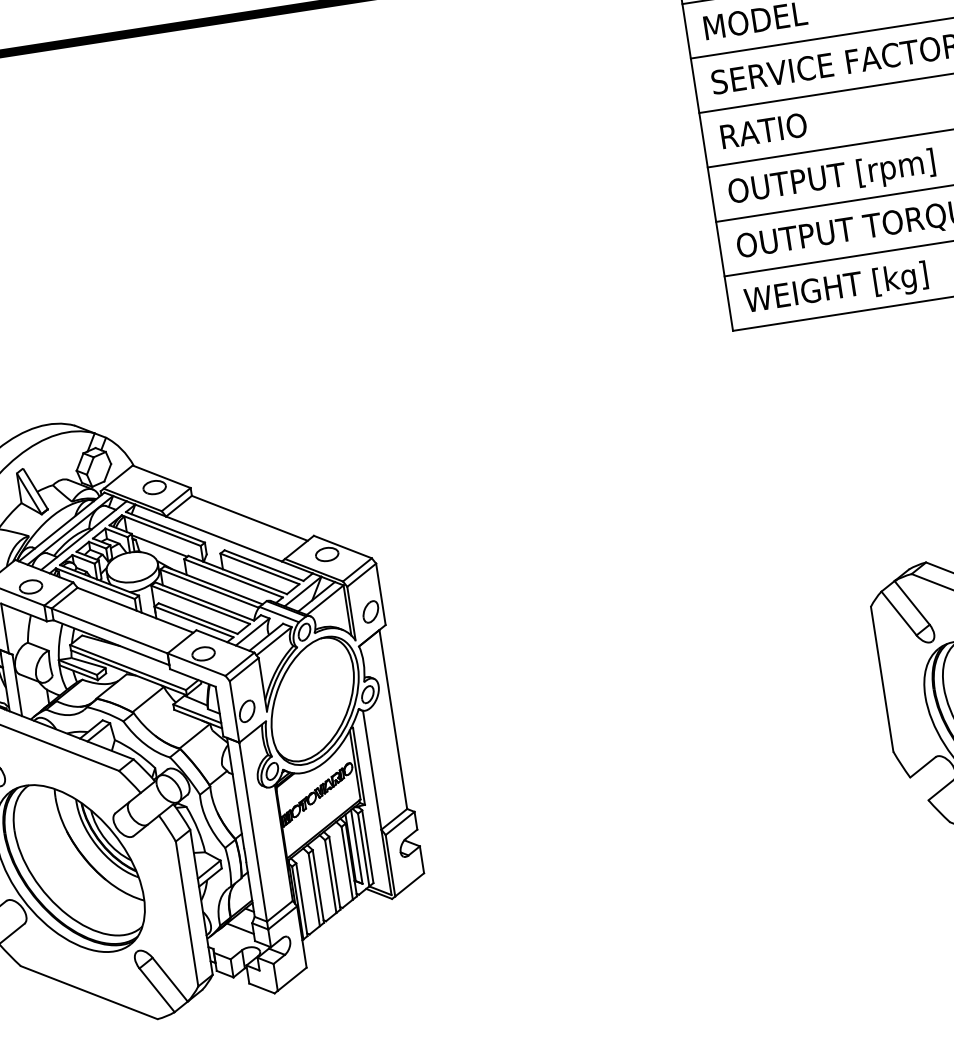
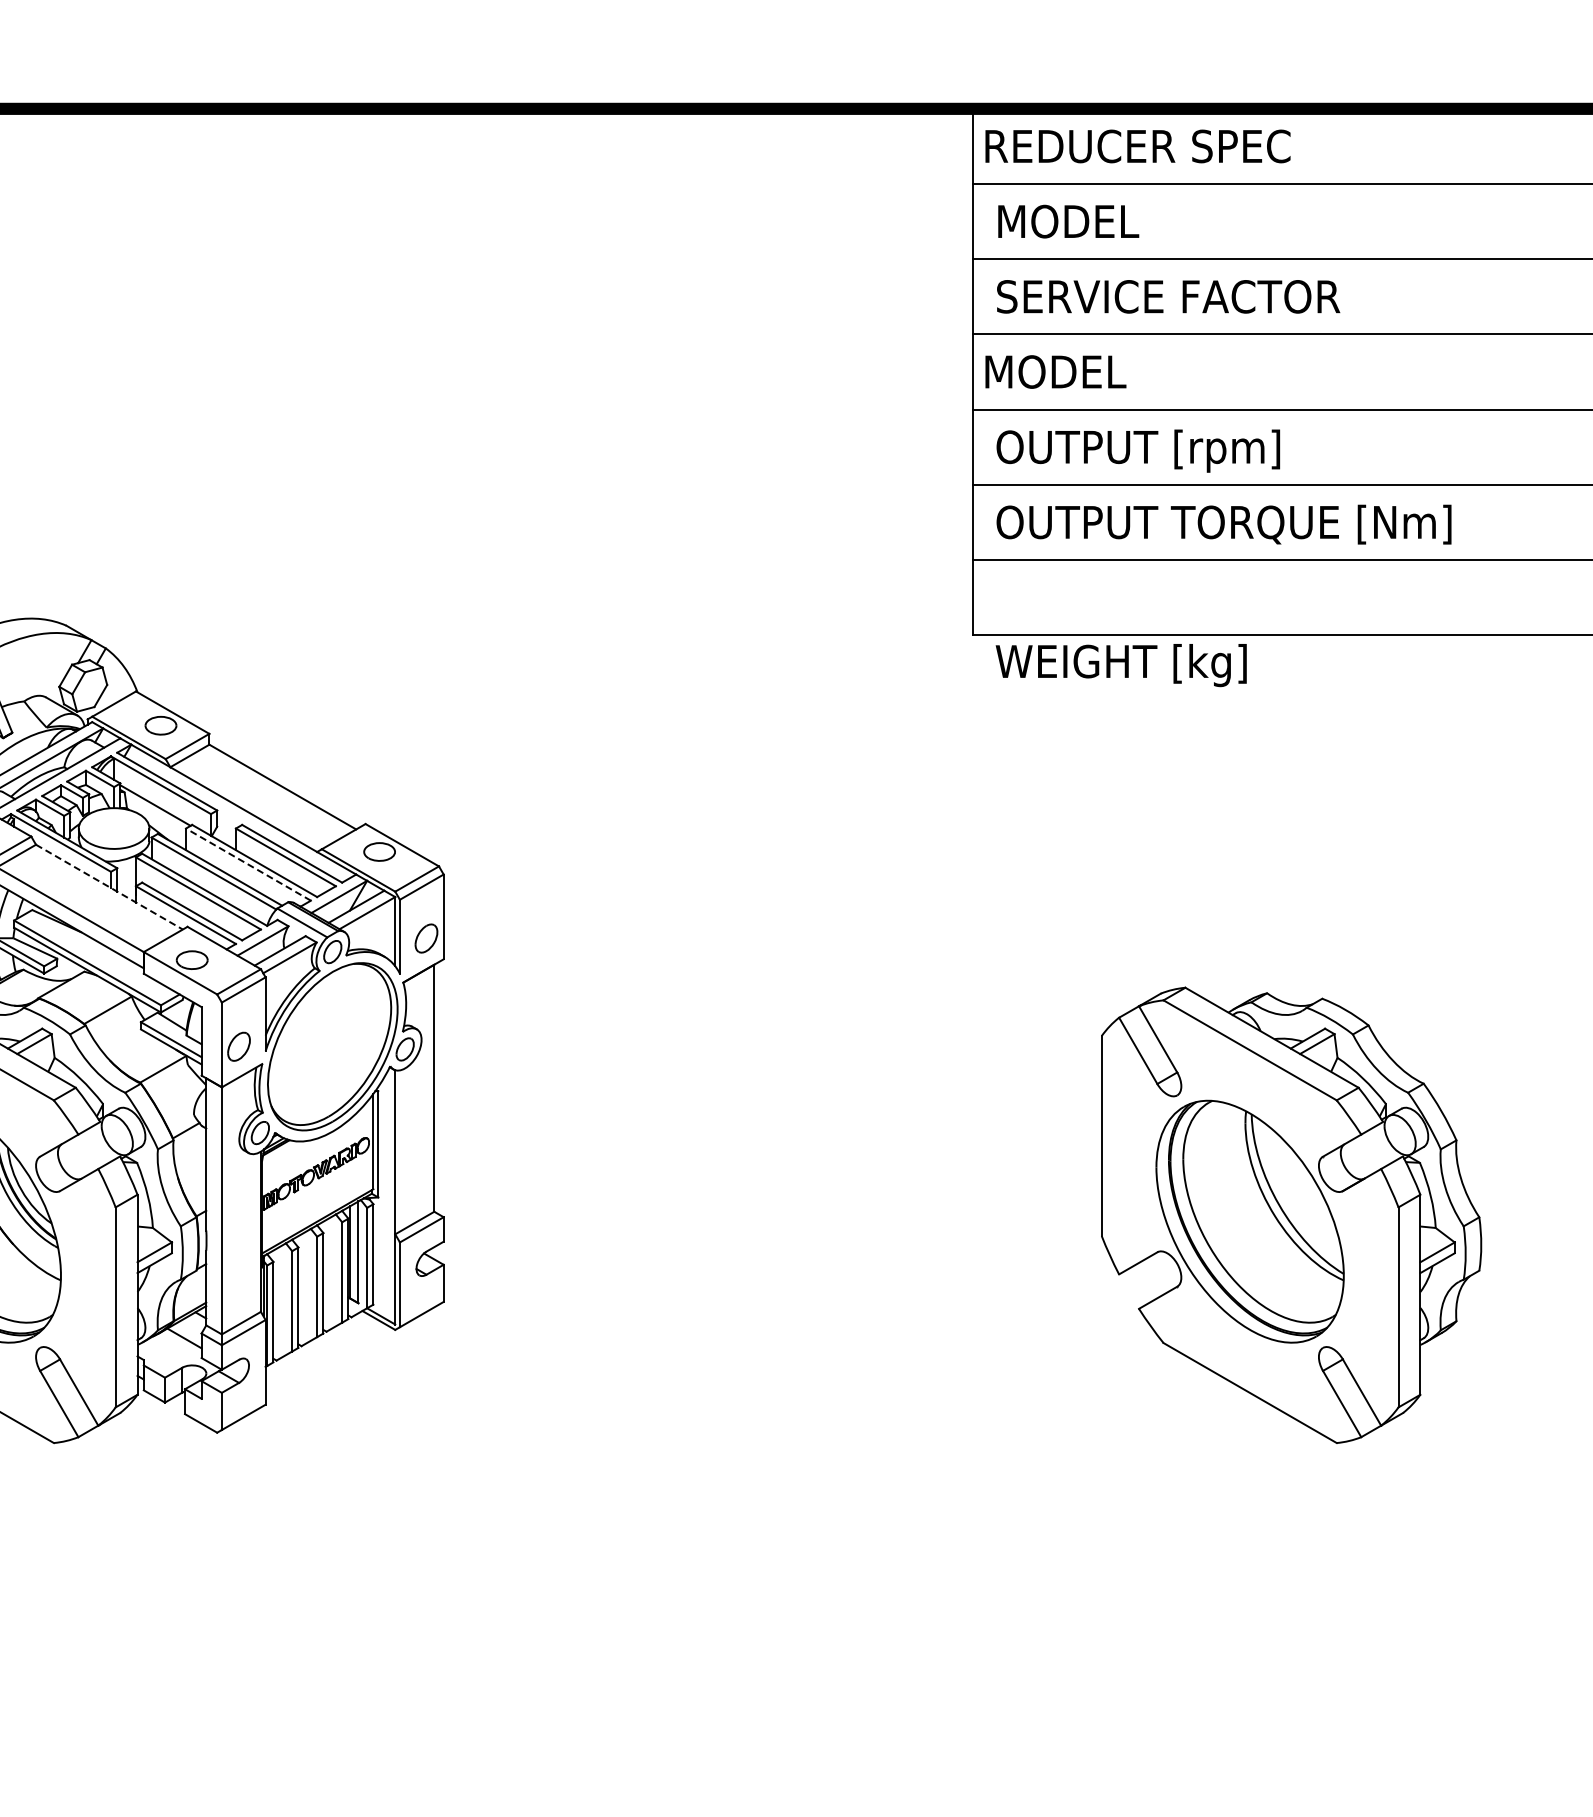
text: (762, 130) -> (1055, 371), RATIO -> MODEL
text: (835, 289) -> (1120, 665), moved
line: (233, 578) -> (248, 864), solid -> dashed
line: (135, 610) -> (109, 887), solid -> dashed

